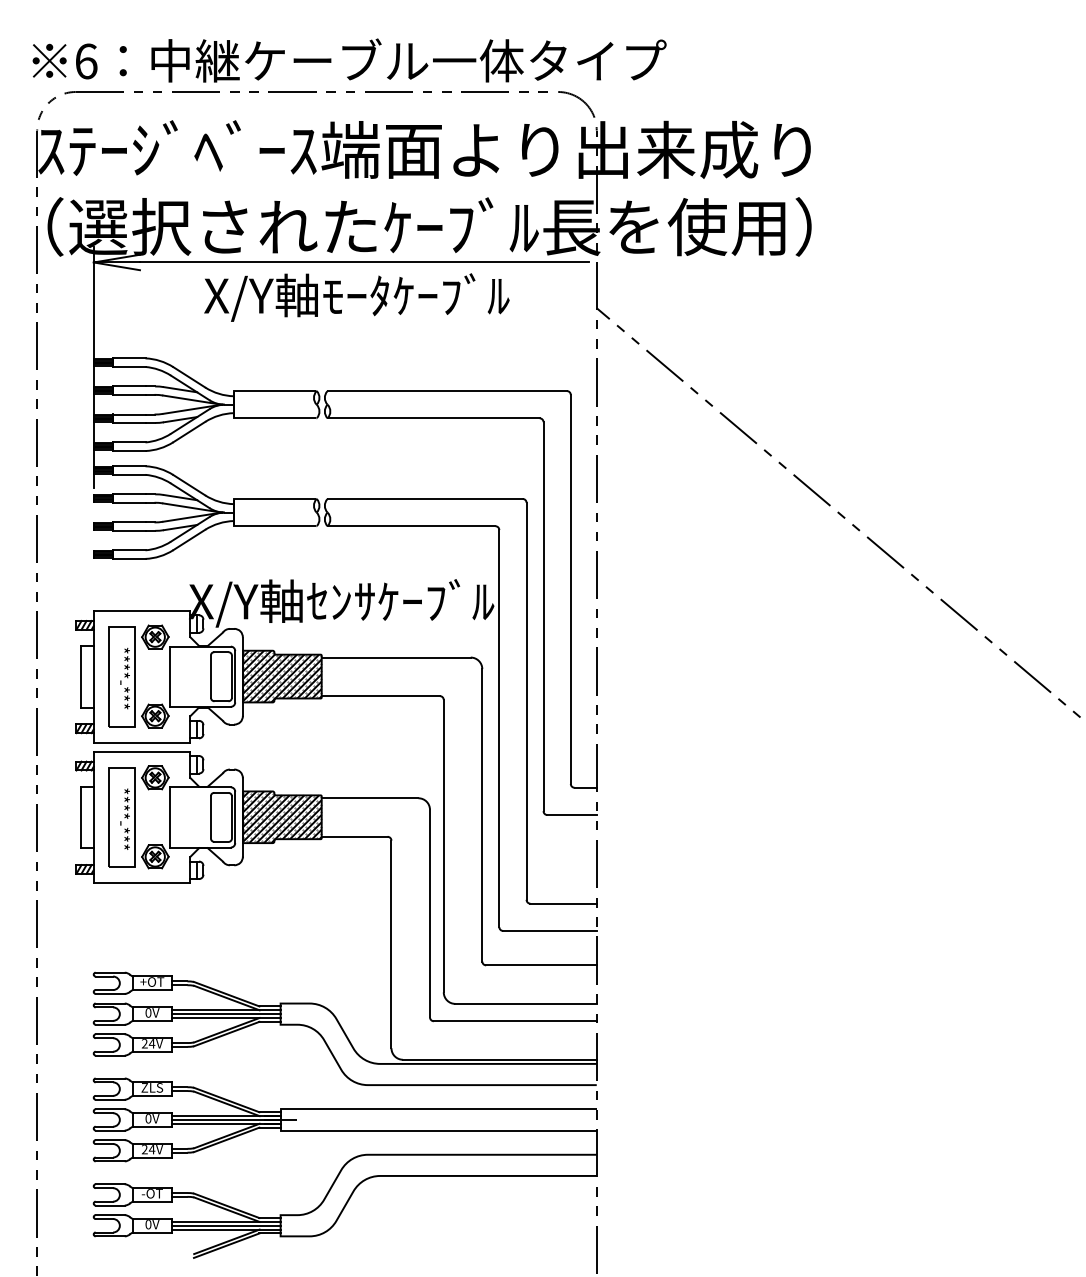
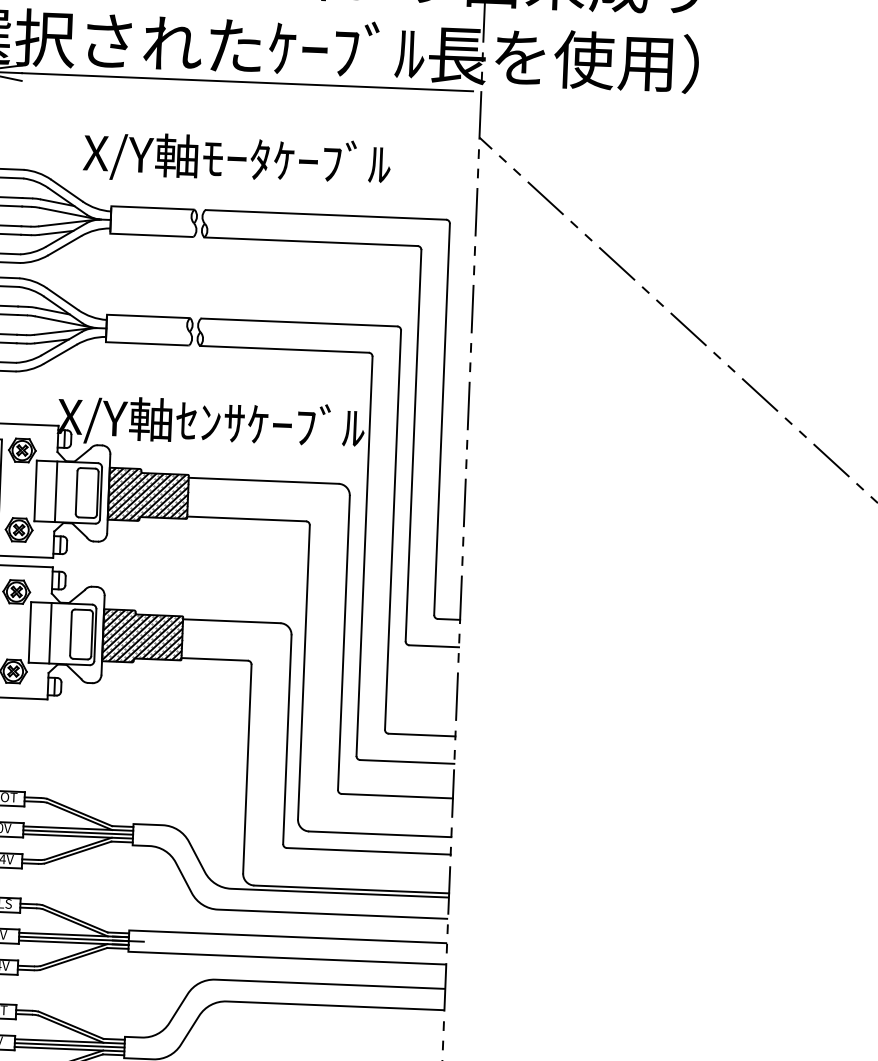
text: (356, 297) -> (236, 160), moved
line: (190, 676) -> (56, 491), added
line: (190, 817) -> (50, 633), added

